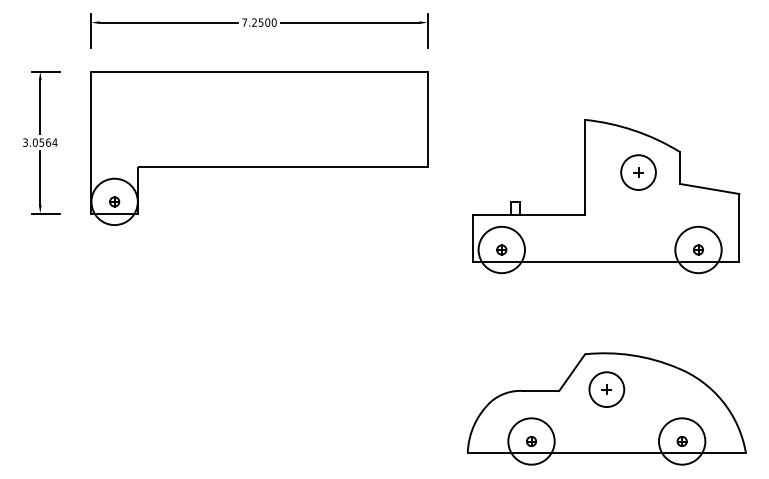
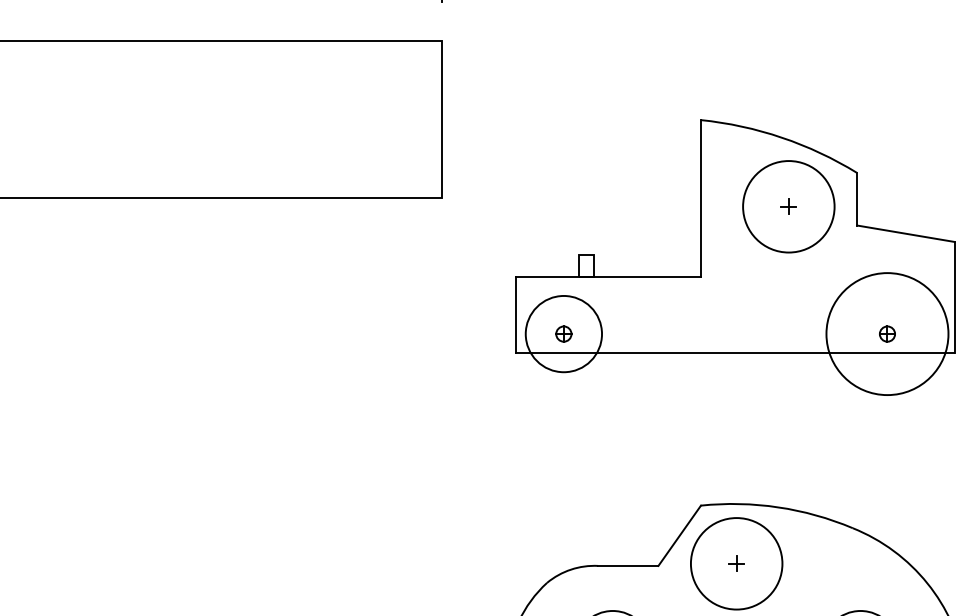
circle: (638, 172) -> (788, 206), size x1.6
circle: (698, 249) -> (887, 333), size x1.6
circle: (606, 389) -> (736, 563), size x1.6

